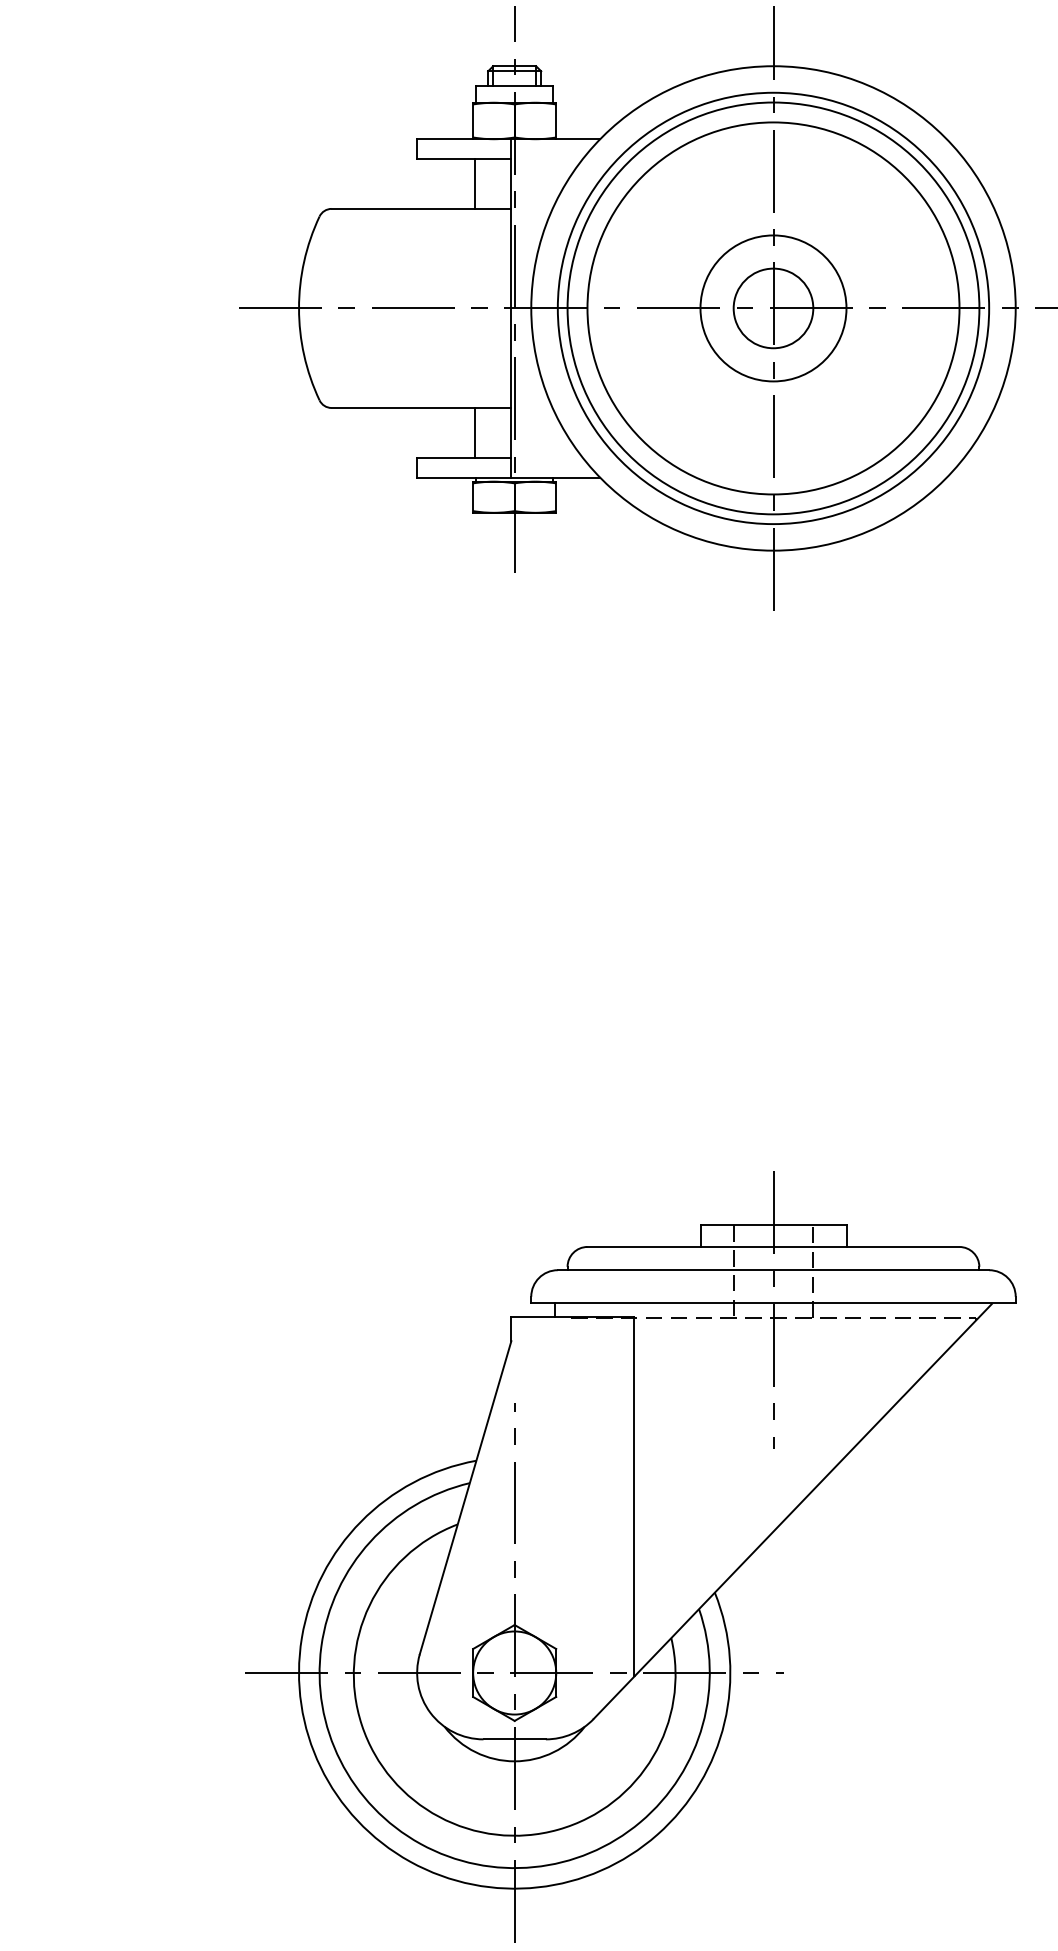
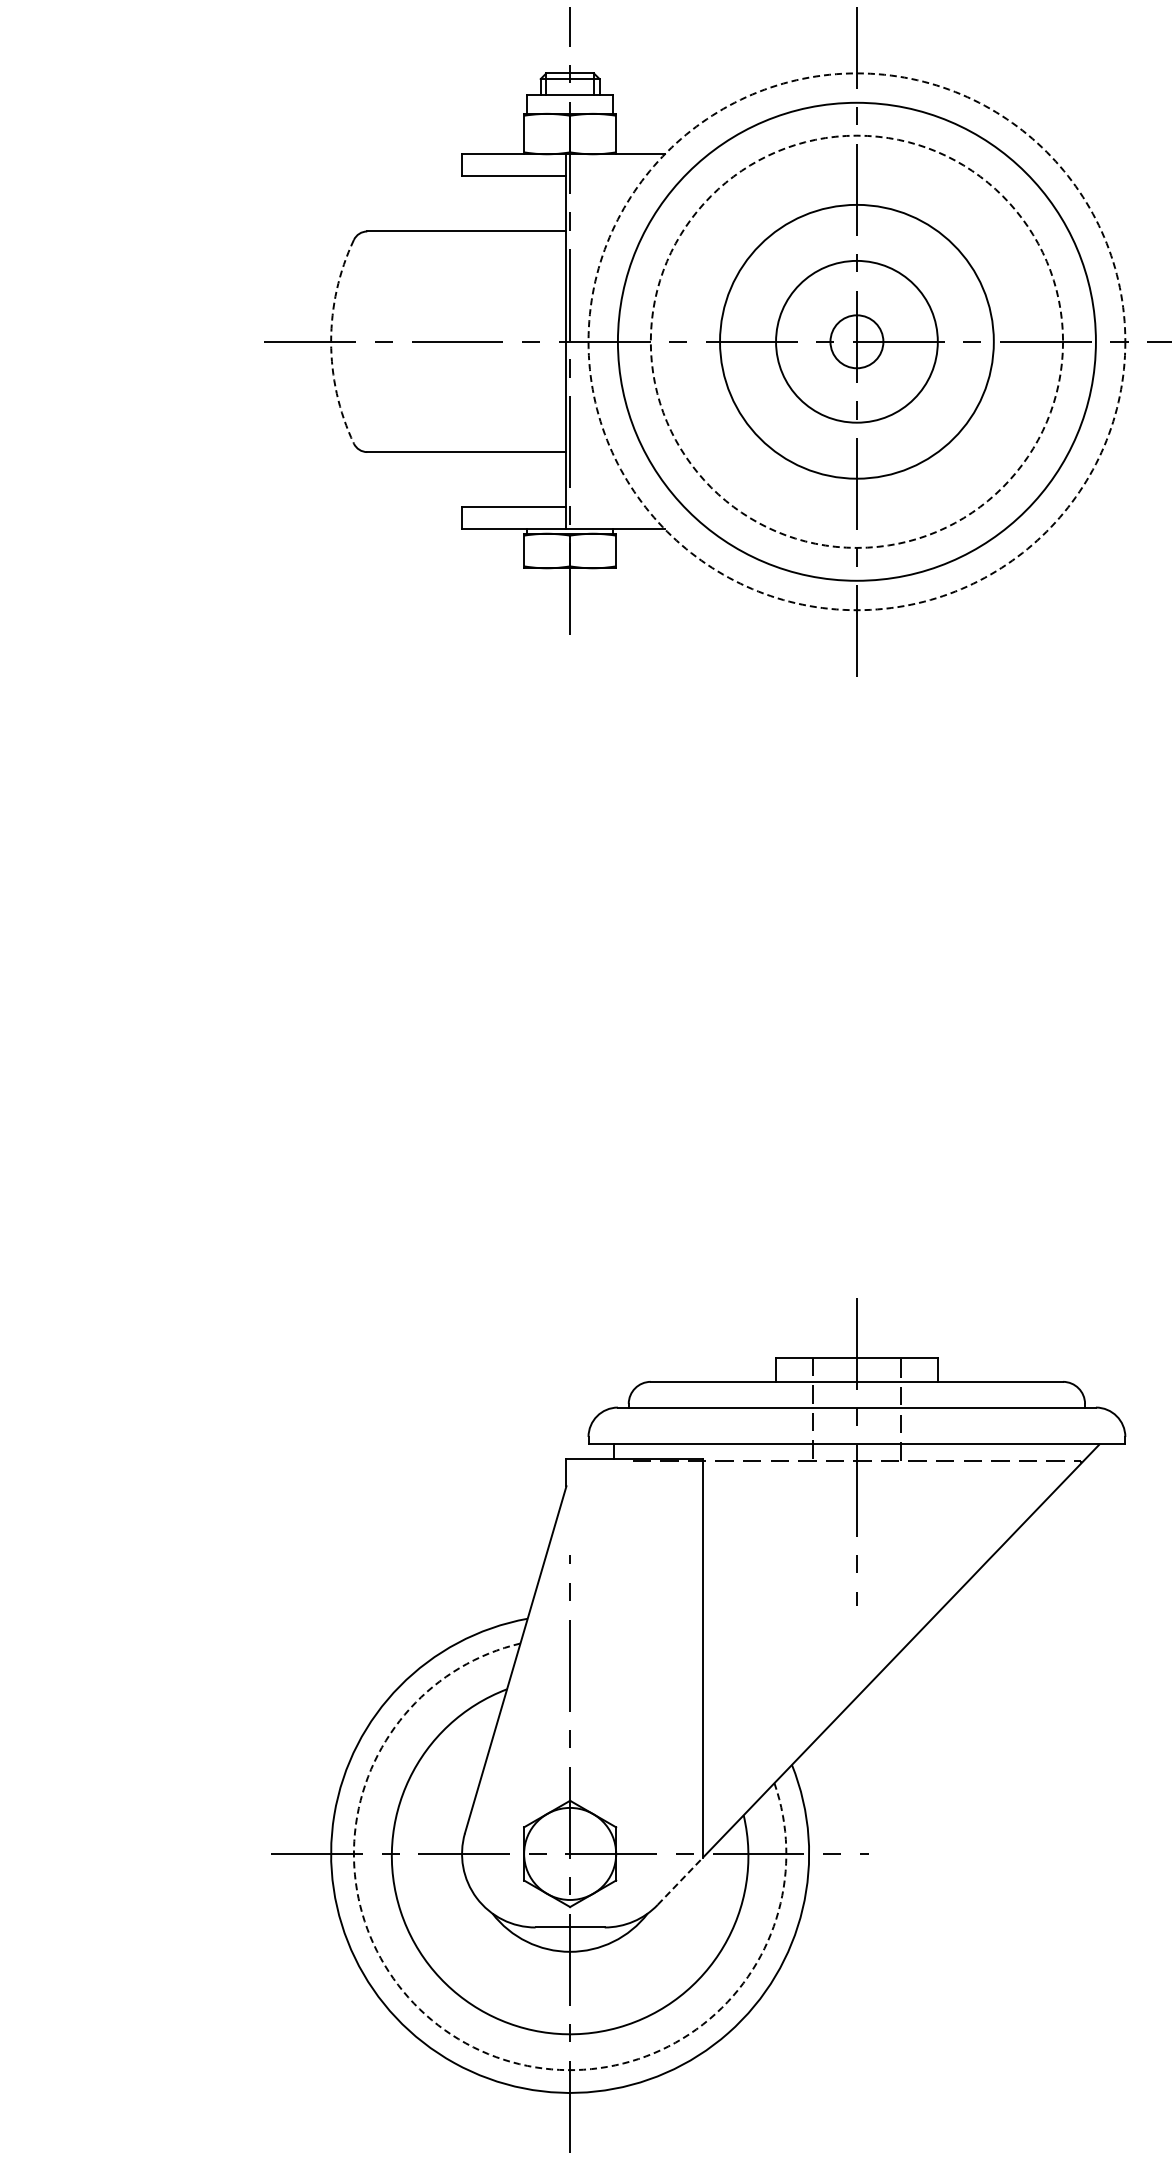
line: (475, 183) -> (526, 203), removed
arc: (299, 308) -> (331, 341), solid -> dashed
circle: (773, 308) -> (856, 341), size x0.6
circle: (773, 308) -> (856, 341), size x0.6
circle: (773, 308) -> (856, 341), solid -> dashed
circle: (773, 308) -> (856, 341), solid -> dashed
line: (475, 432) -> (526, 479), removed
line: (614, 1697) -> (680, 1881), solid -> dashed
arc: (420, 1844) -> (465, 2043), solid -> dashed

